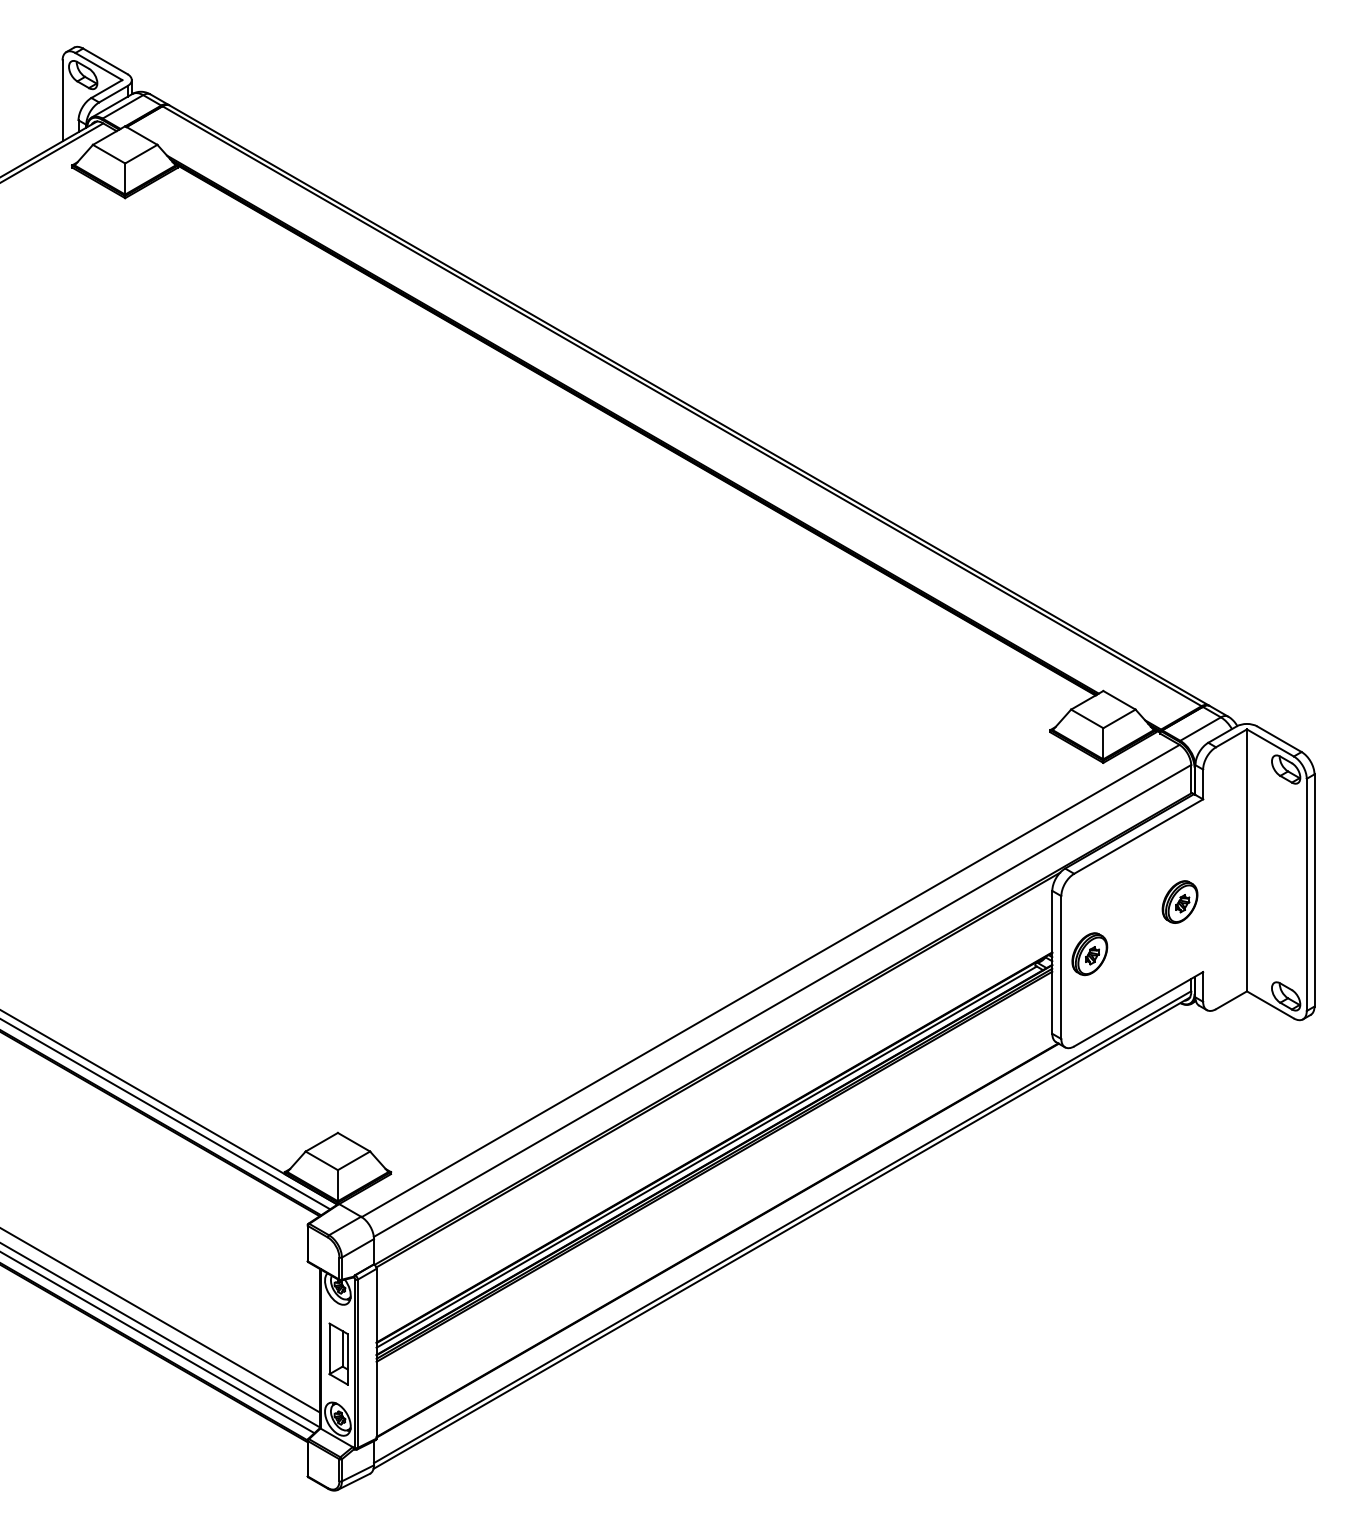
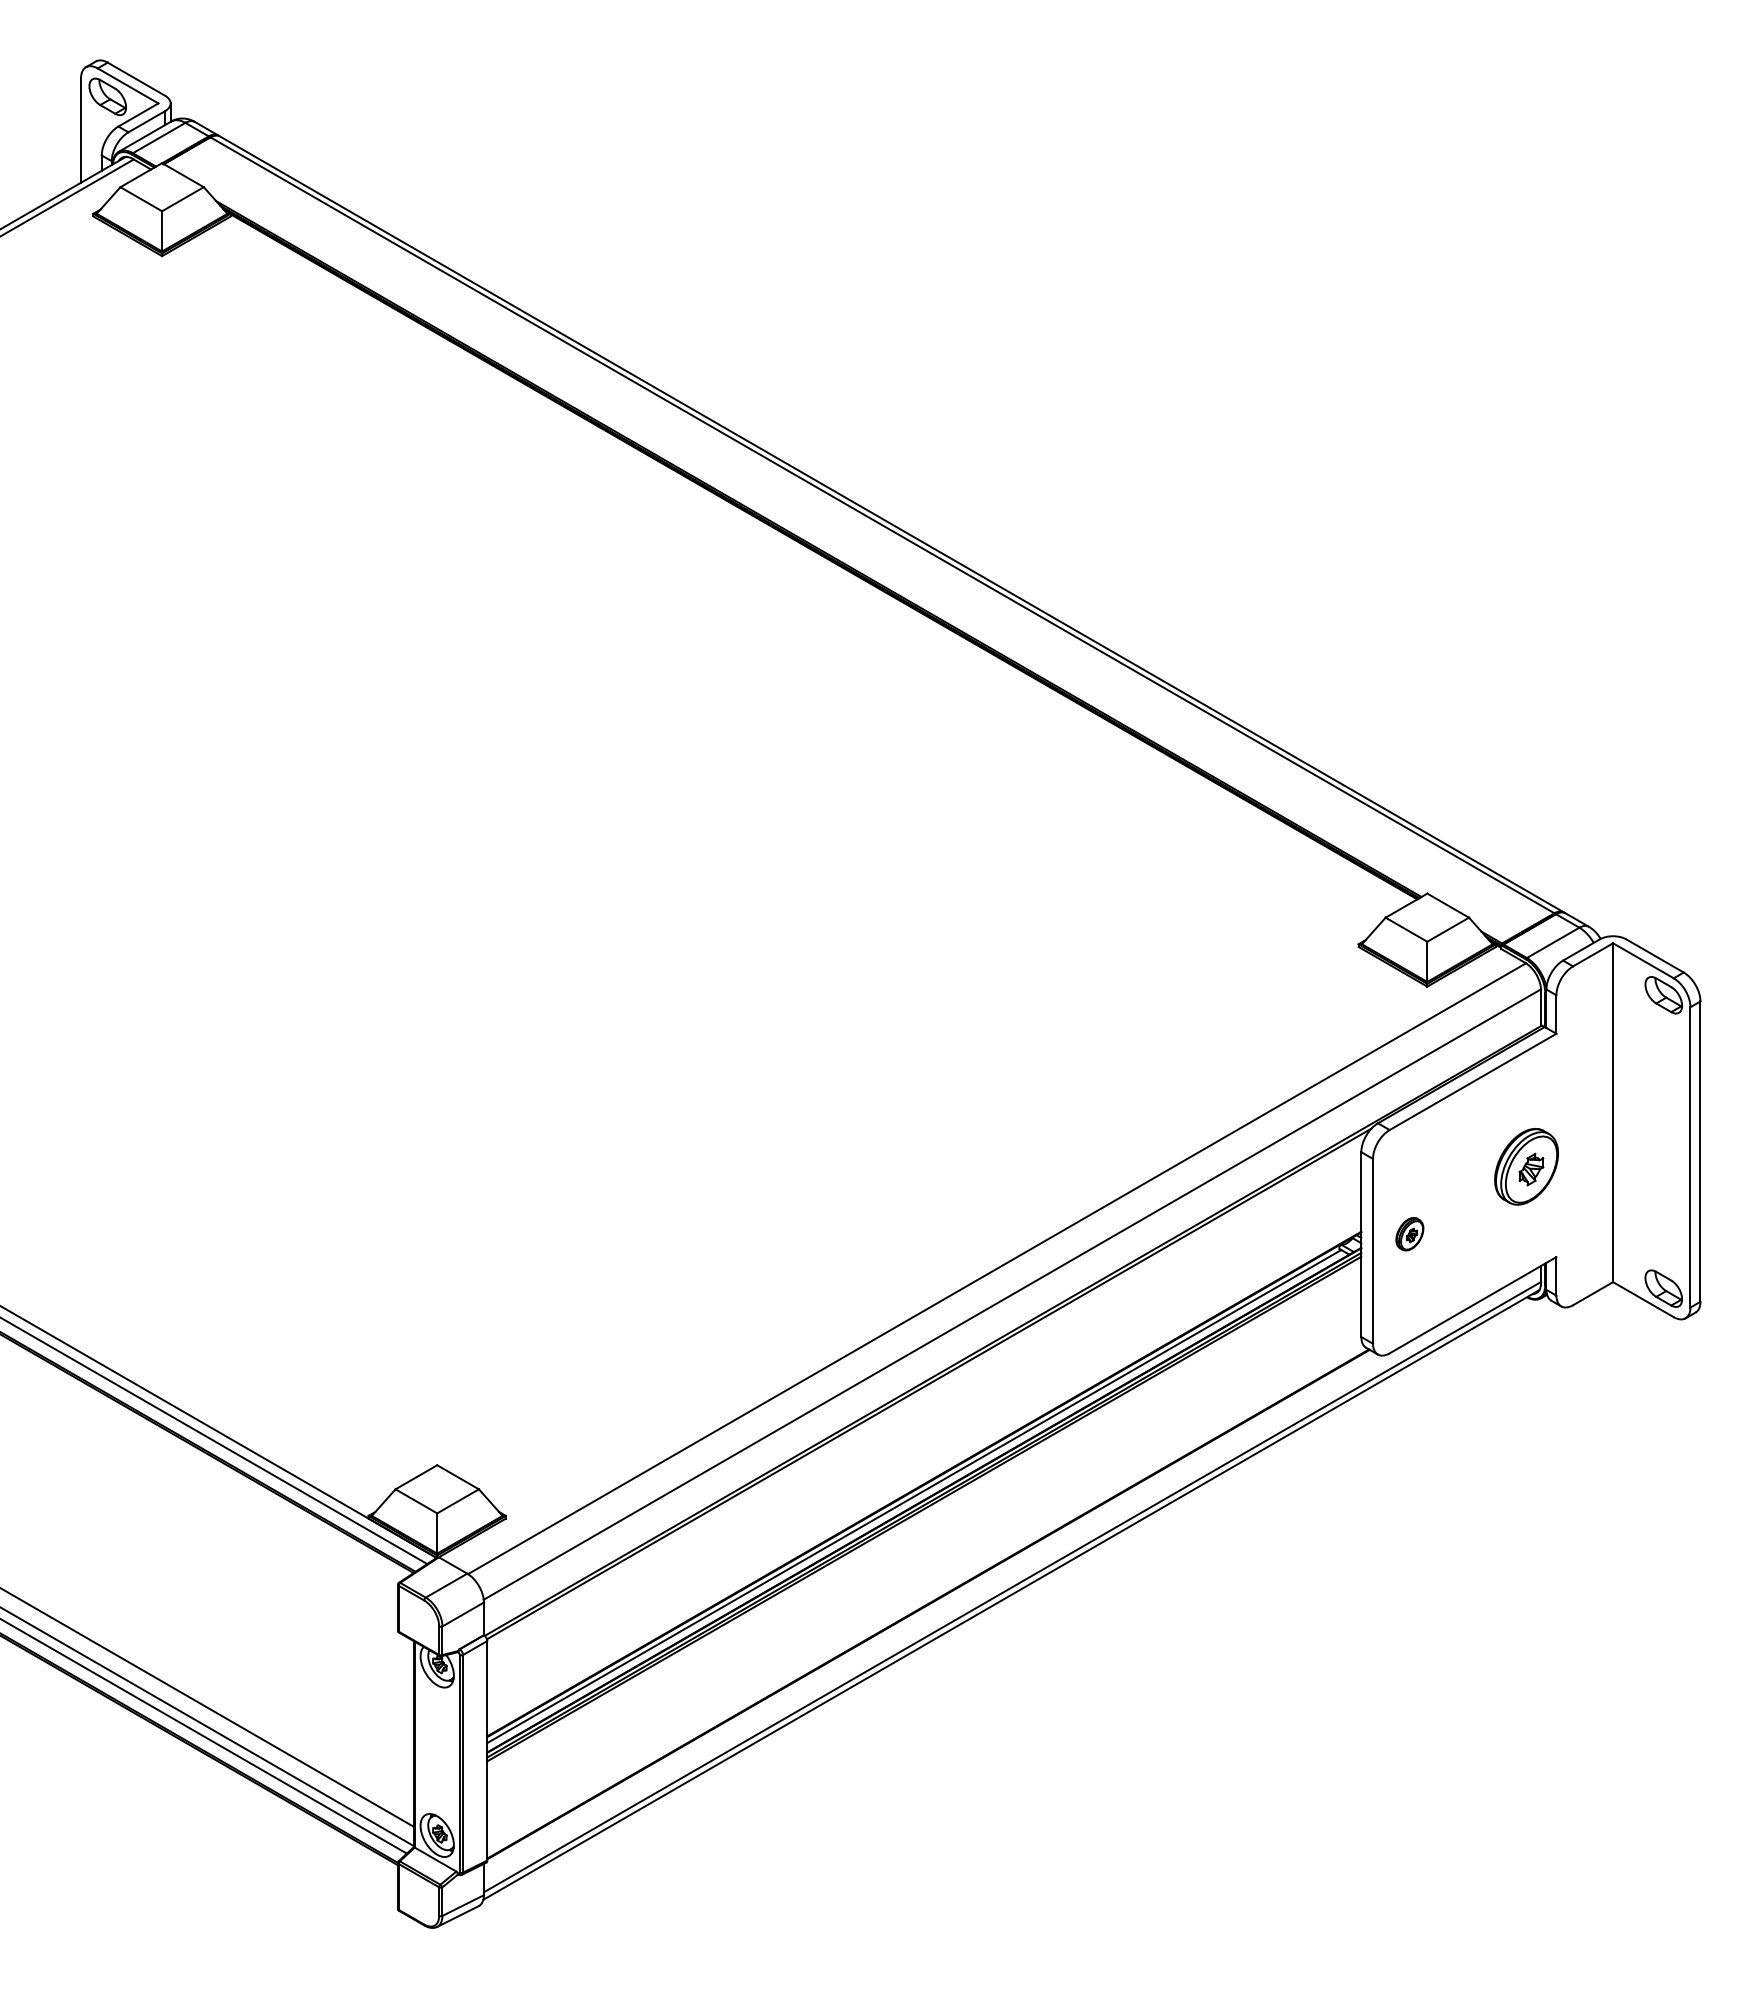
part: (1180, 901) -> (1526, 1166), size x1.4
part: (1089, 954) -> (1409, 1234), size x0.6
part: (338, 1353) -> (437, 1750), removed

